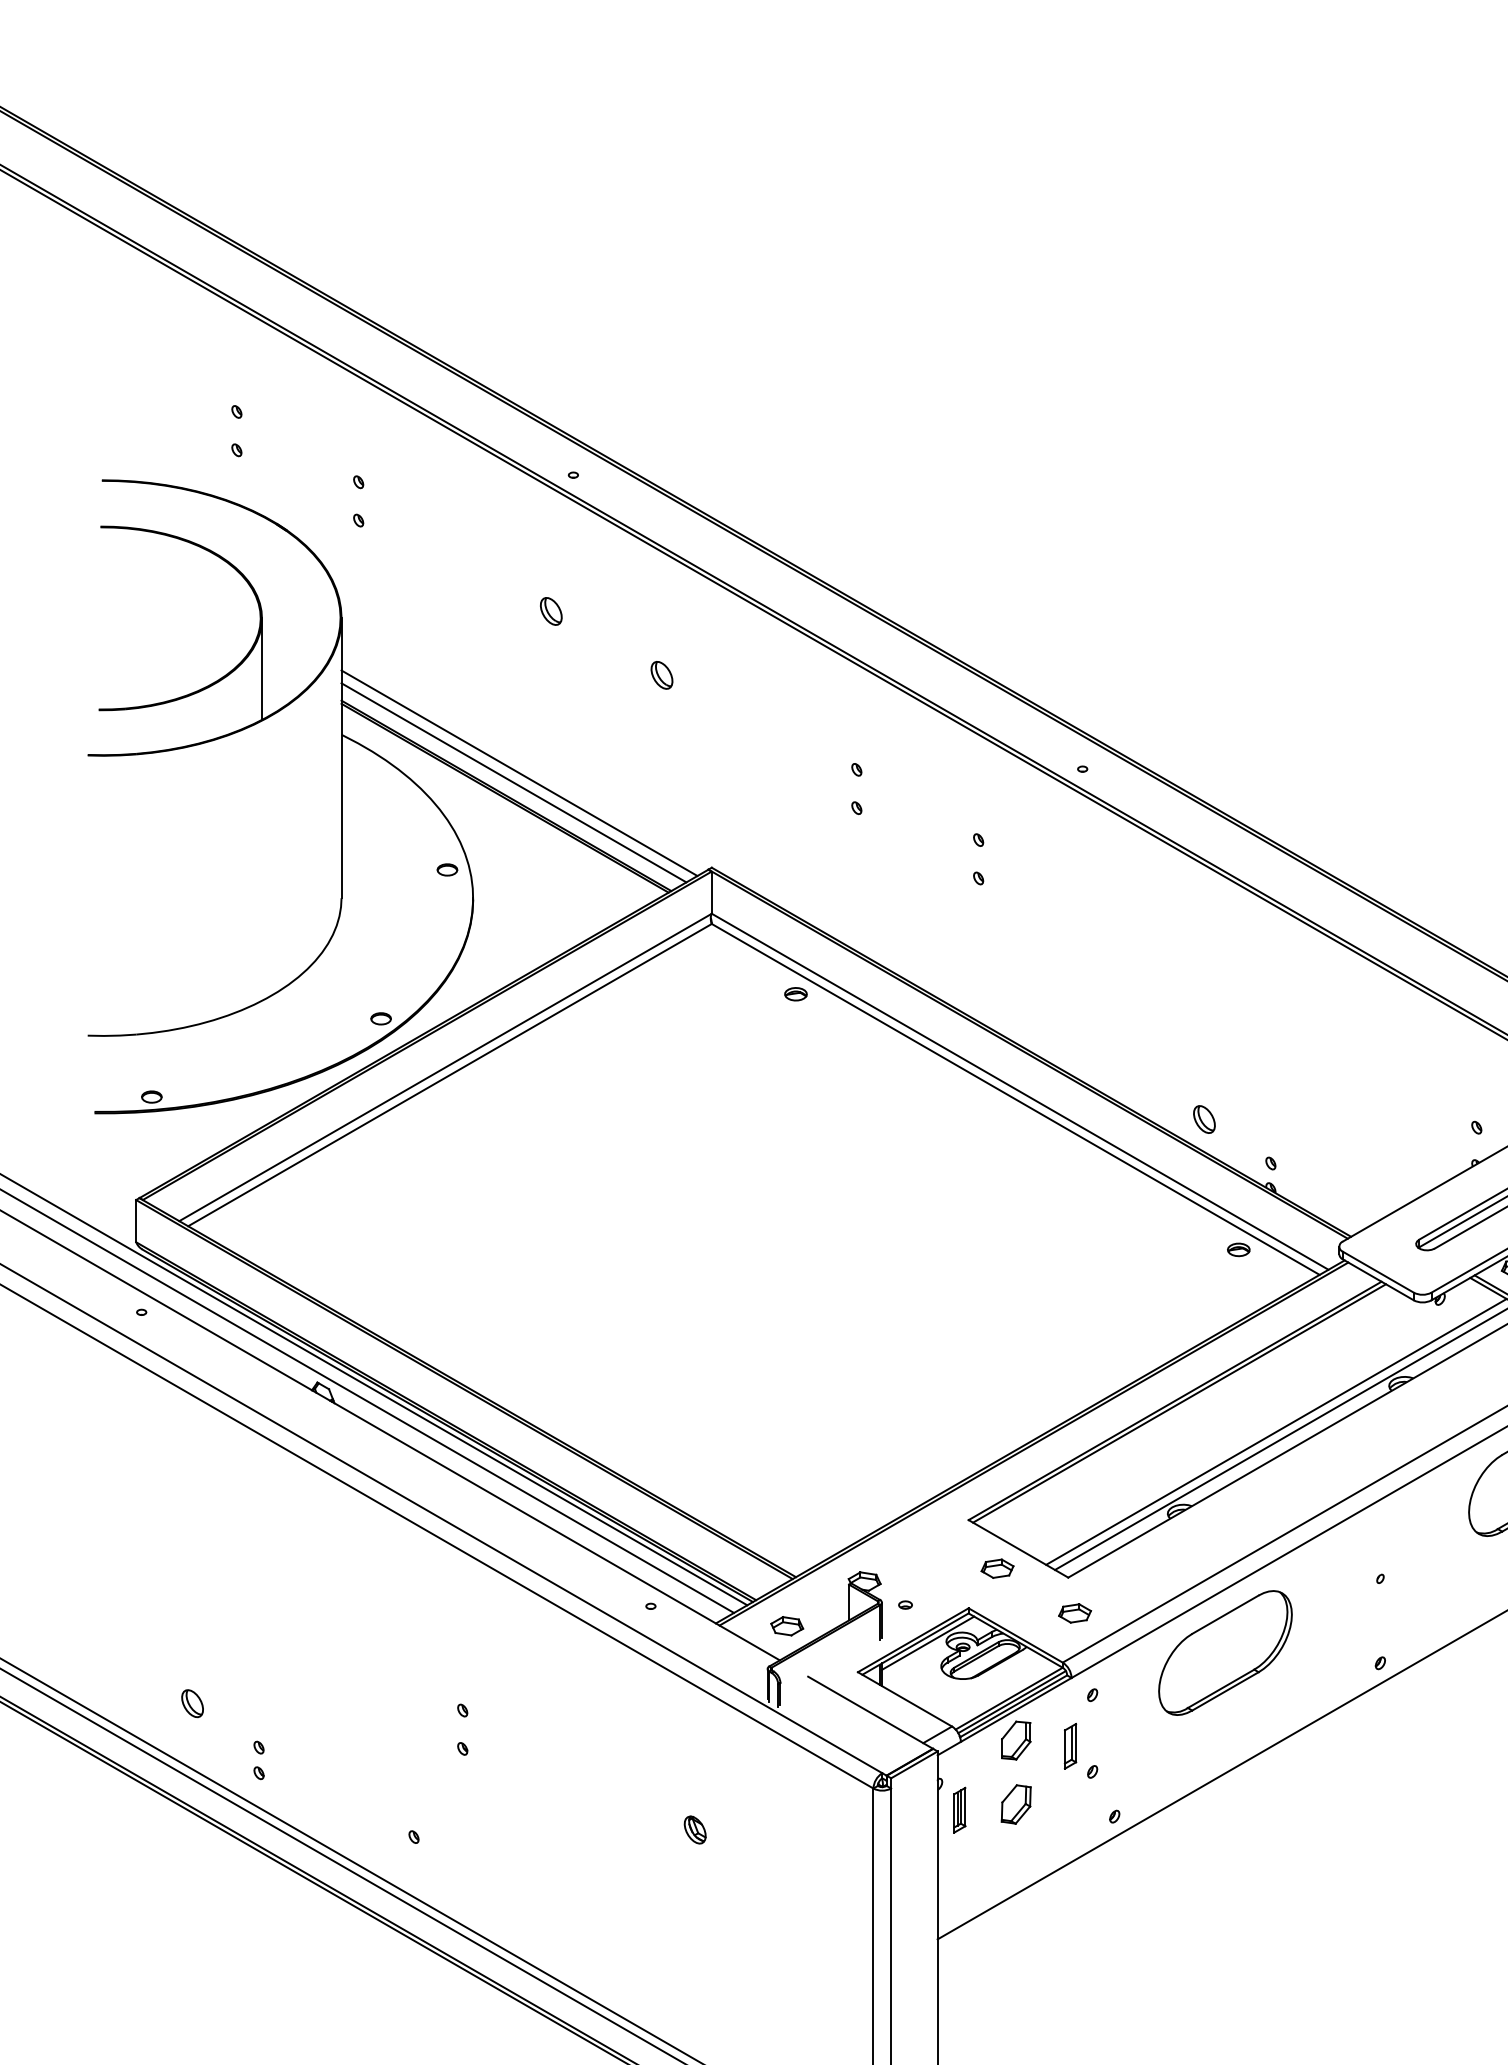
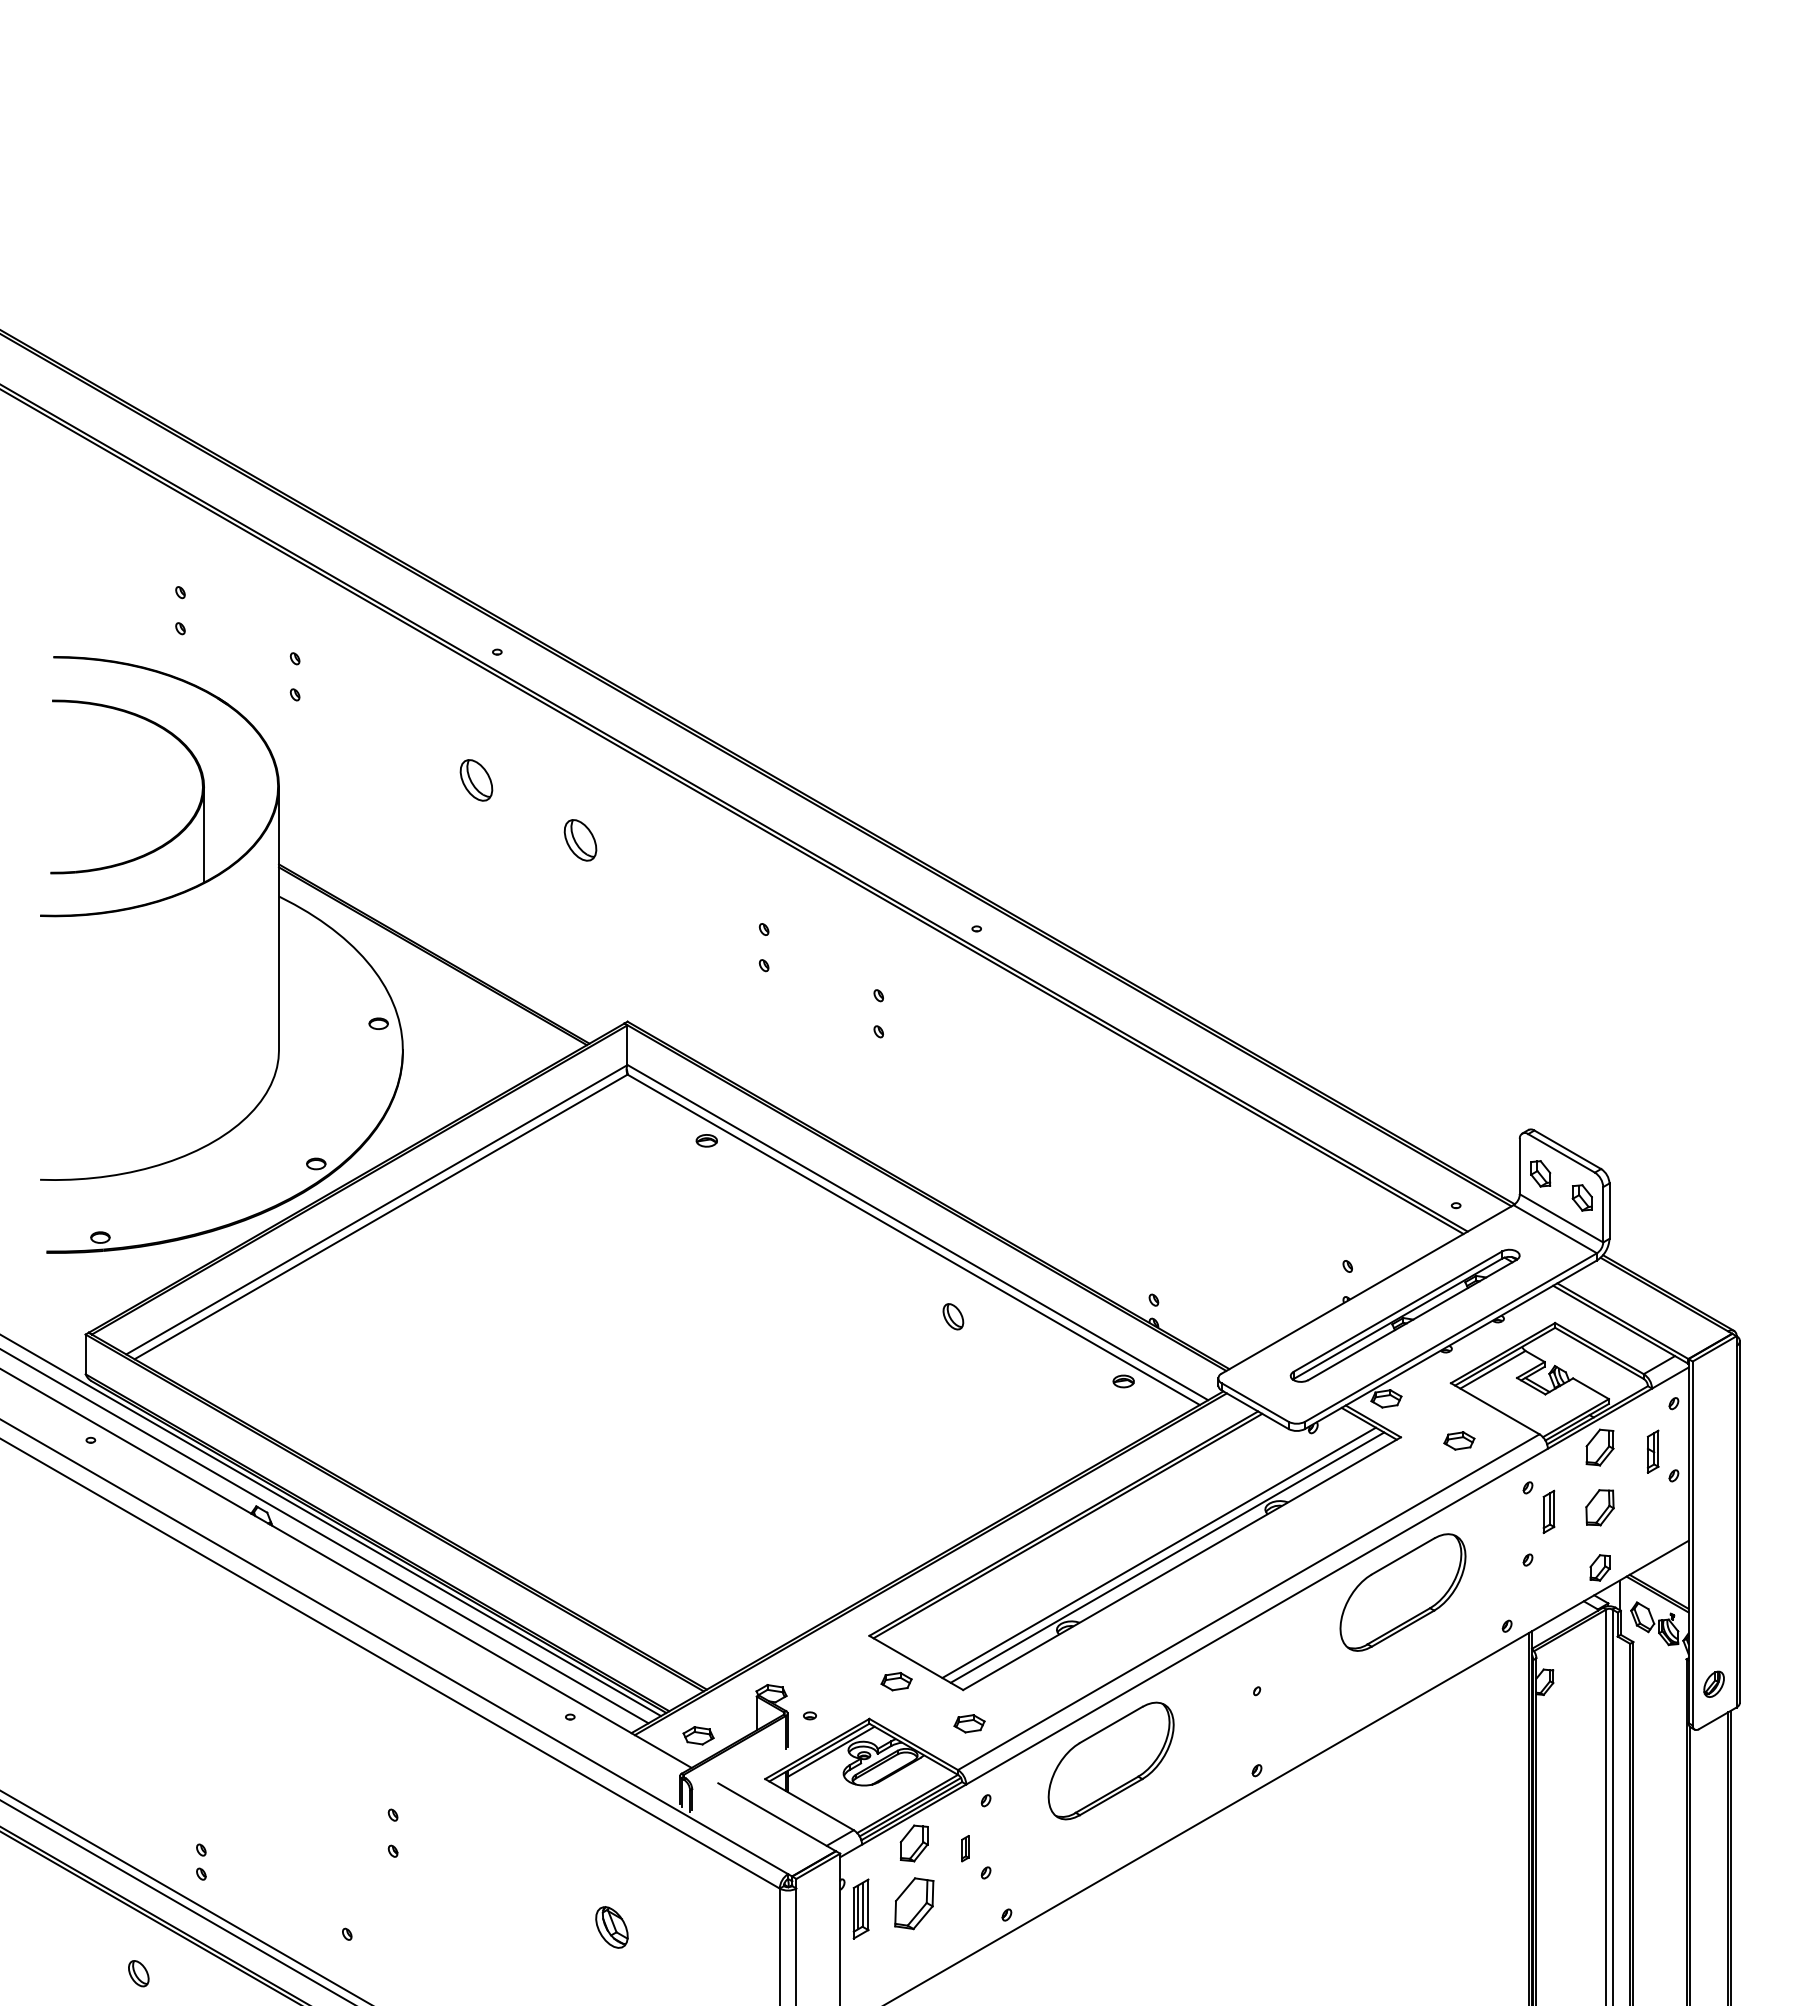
part: (551, 611) -> (476, 780), size x1.6
part: (661, 675) -> (580, 840), size x1.6
line: (519, 772) -> (446, 932), removed
line: (514, 782) -> (441, 941), removed
part: (1204, 1119) -> (953, 1316), moved
part: (192, 1703) -> (138, 1973), moved
part: (1070, 1745) -> (965, 1848), size x0.6
part: (1015, 1804) -> (913, 1903), size x1.4
part: (959, 1809) -> (860, 1908), size x1.4
part: (694, 1829) -> (611, 1927), size x1.6

